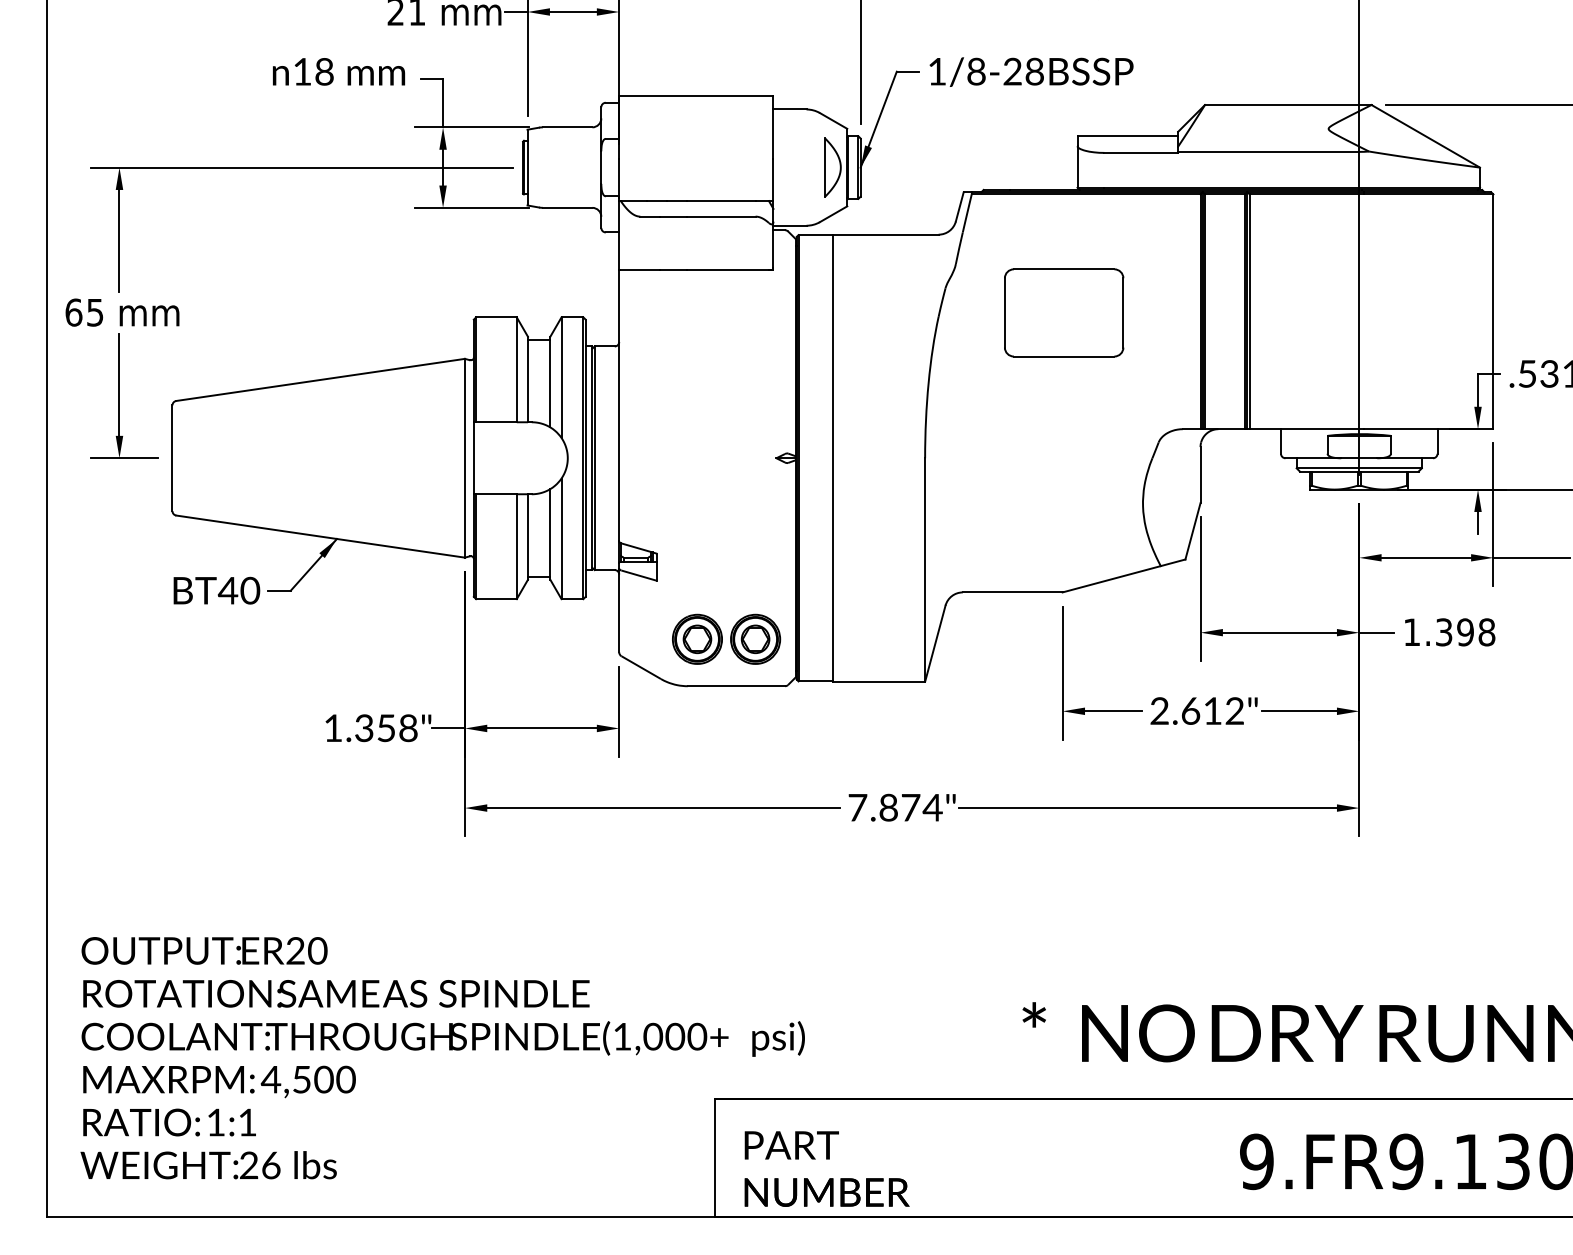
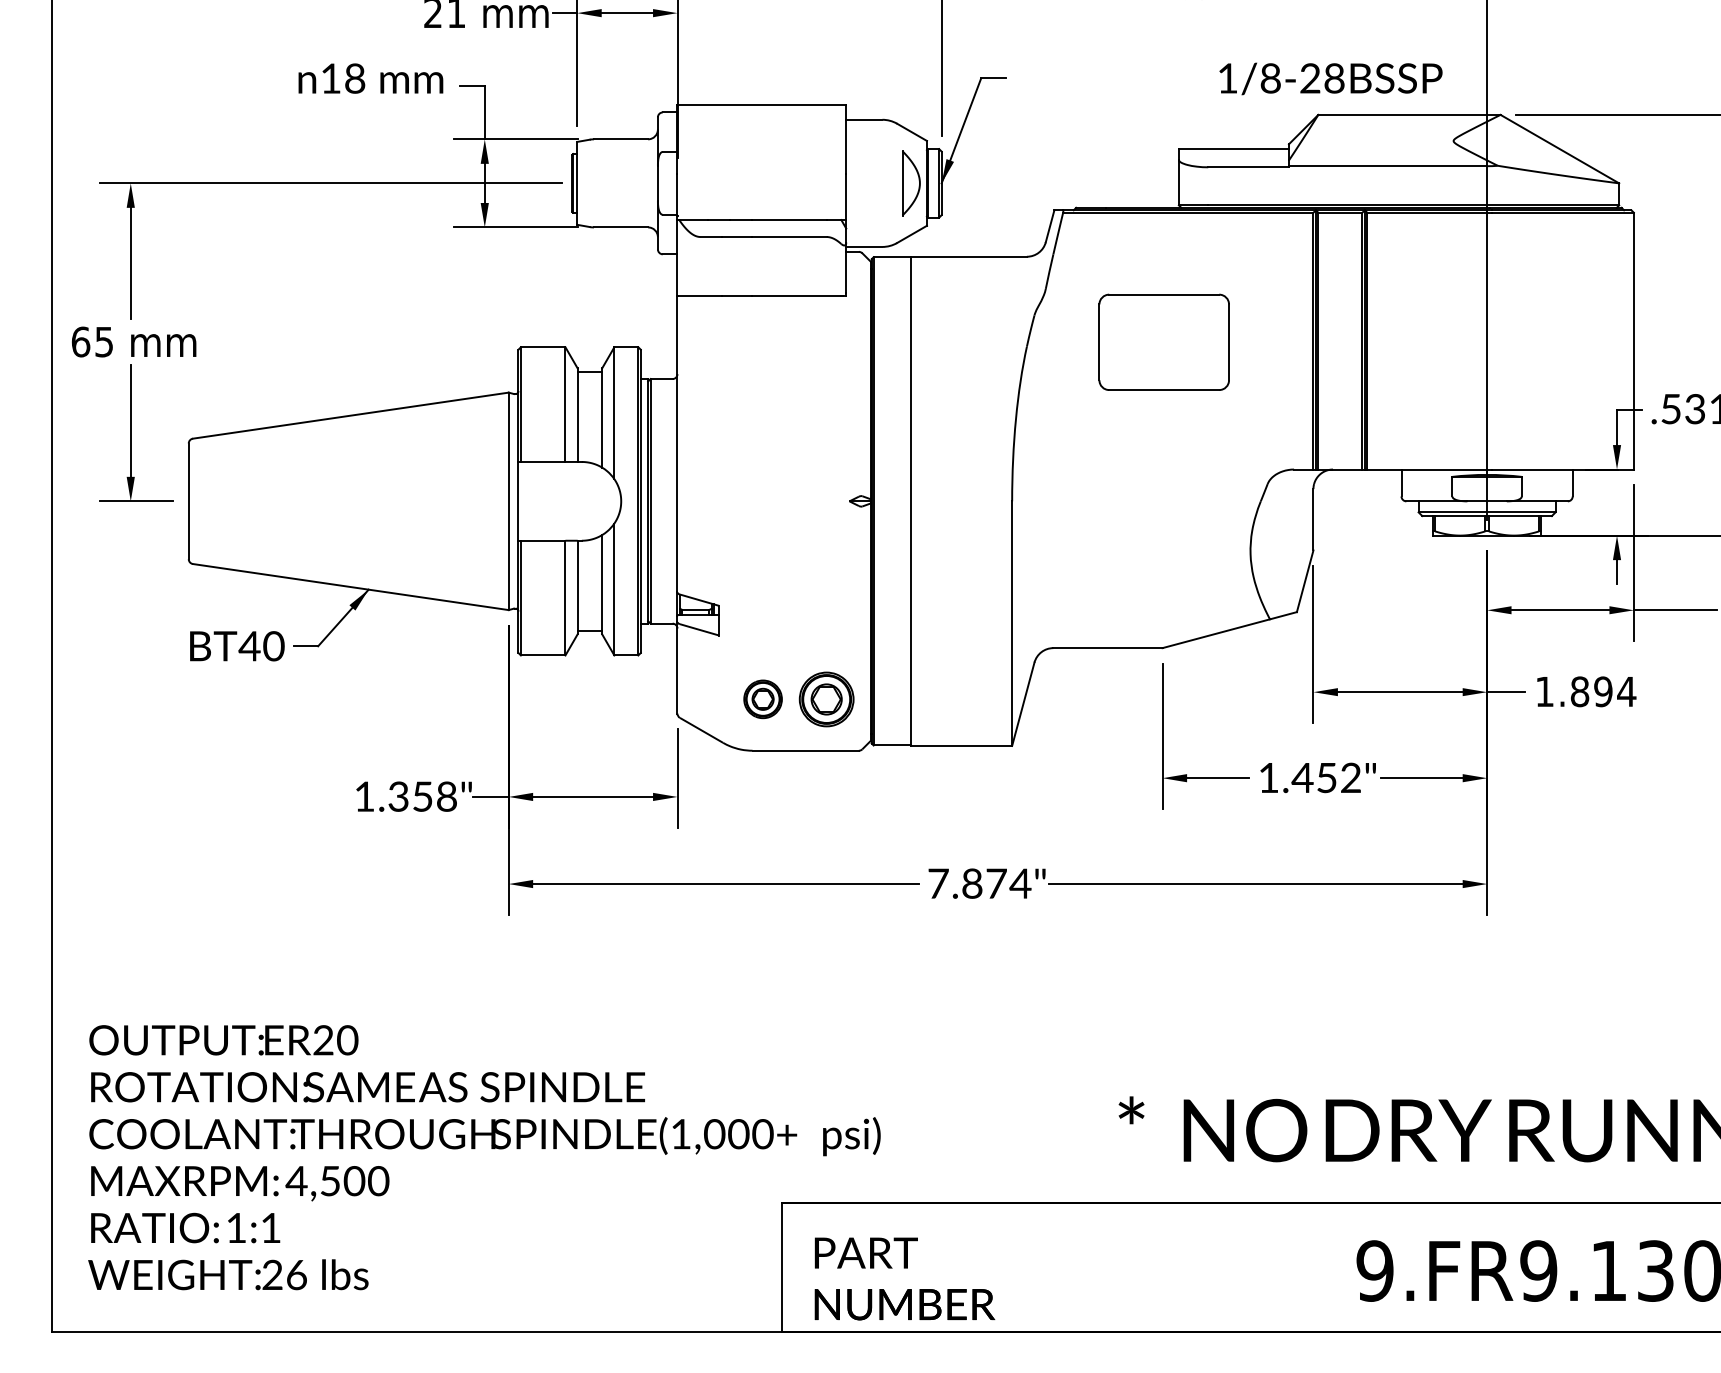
text: (1031, 71) -> (1330, 78), moved
text: (1465, 632) -> (1603, 691), 1.398 -> 1.894
part: (697, 638) -> (763, 698), size x0.7
text: (1185, 710) -> (1297, 777), 2.612" -> 1.452"

